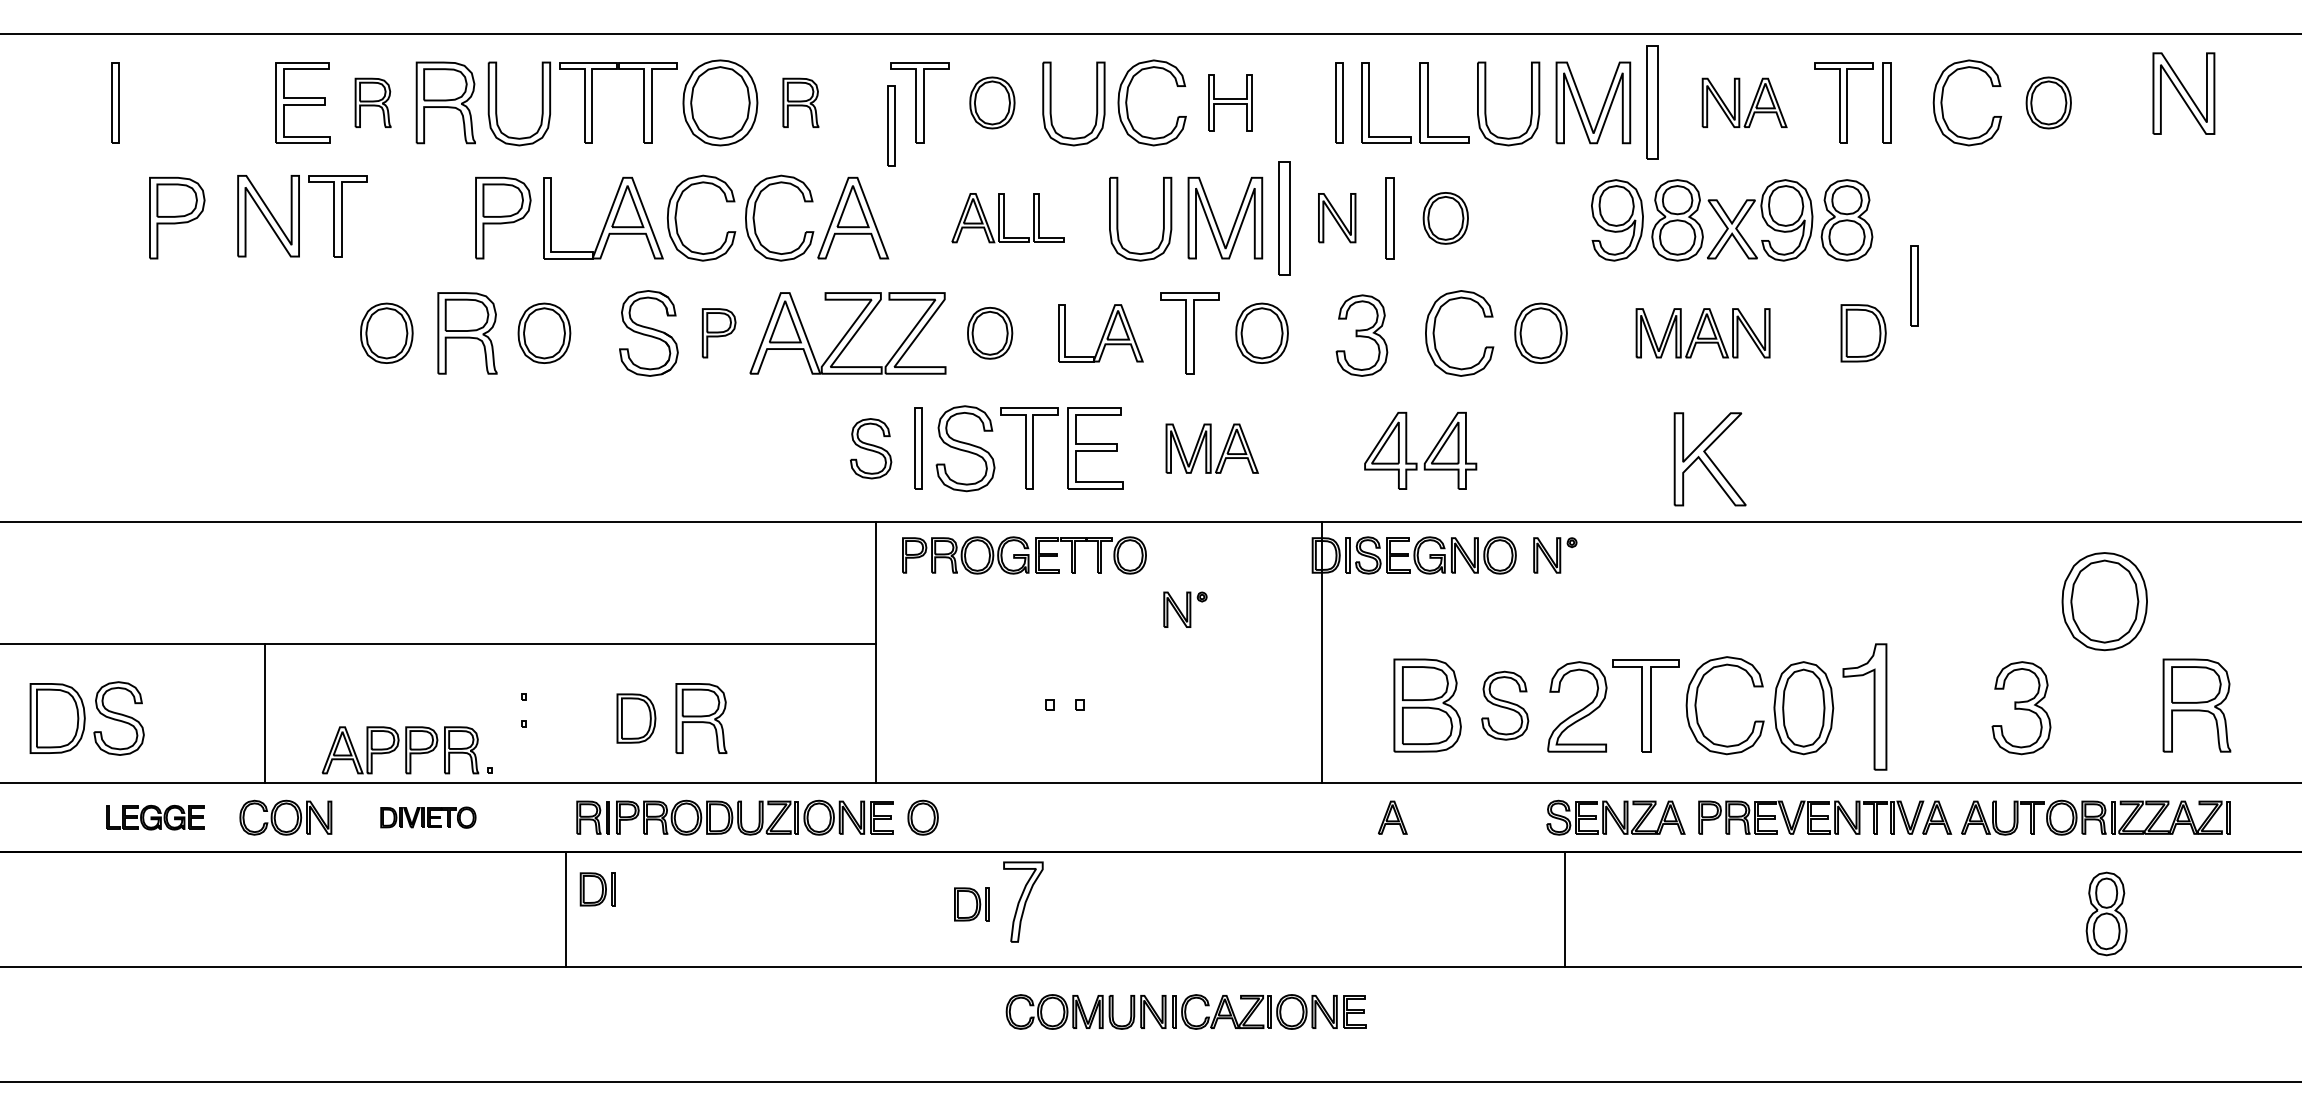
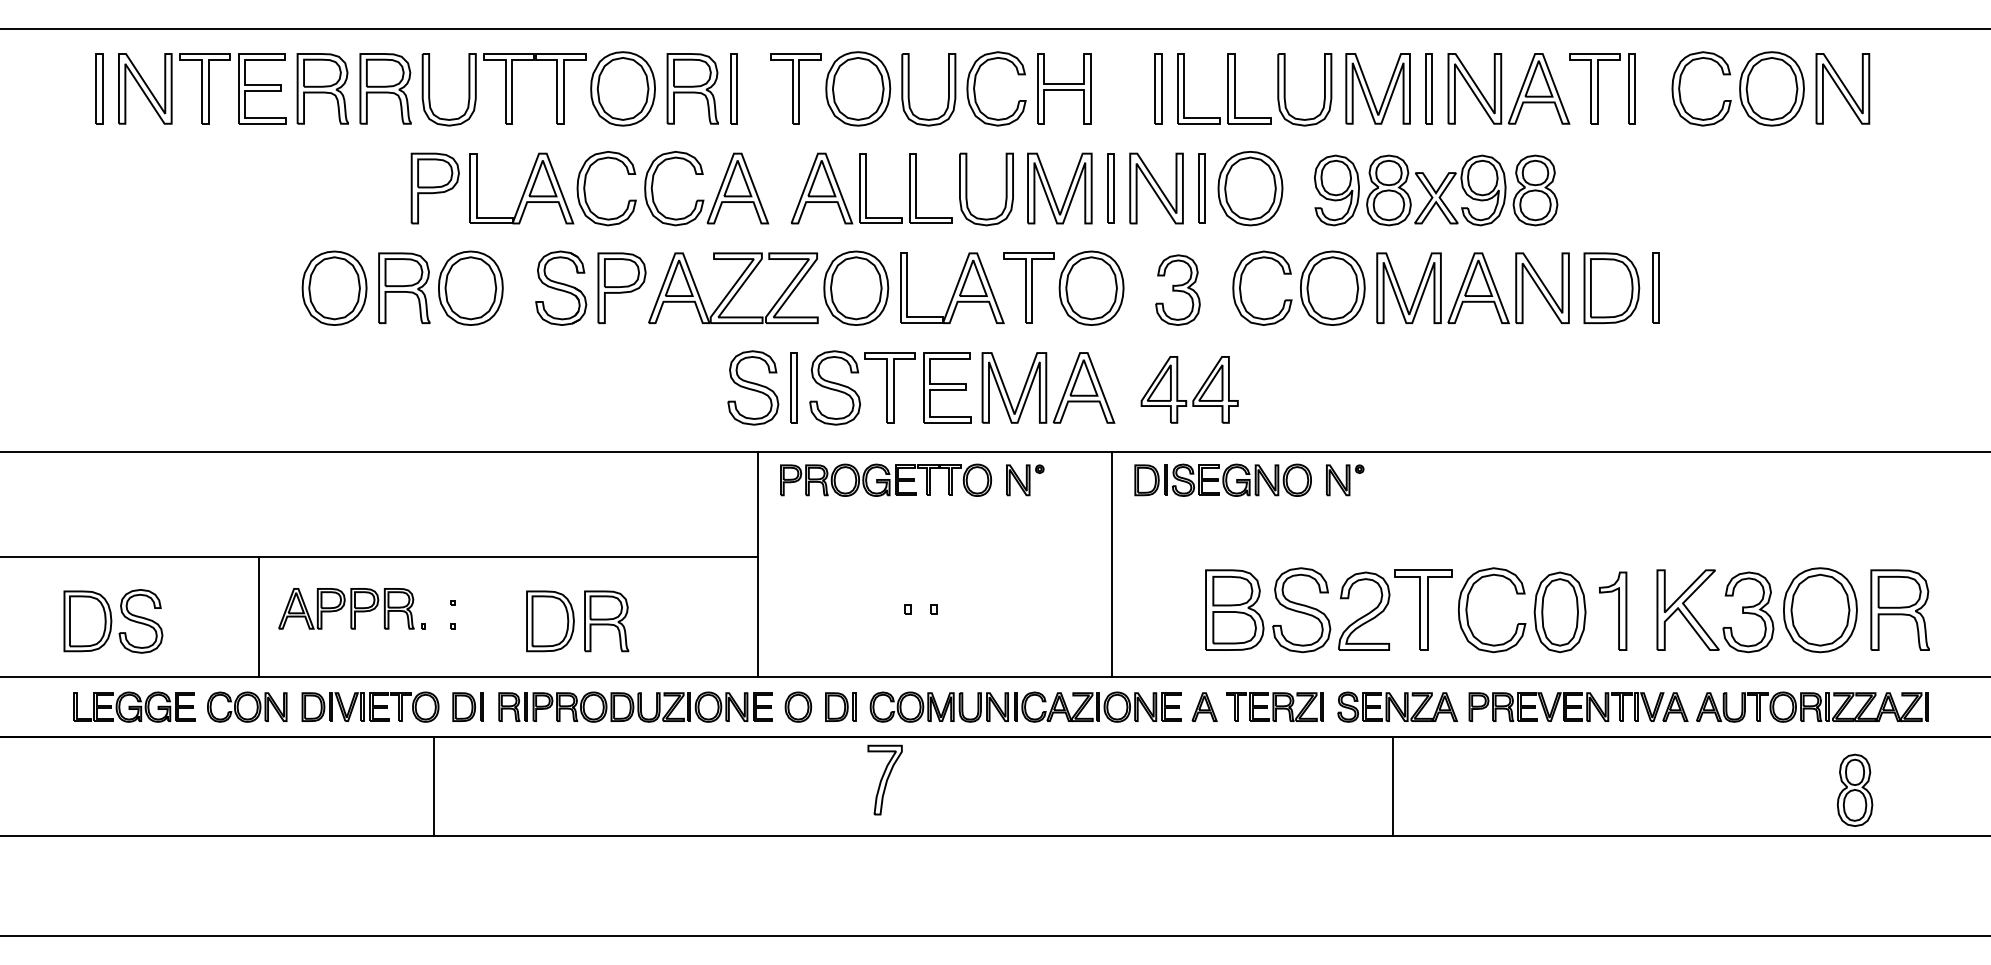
part: (2183, 93) -> (1842, 88), moved
part: (372, 102) -> (322, 88), size x1.67
part: (800, 102) -> (692, 88), size x1.67
part: (992, 102) -> (858, 88), size x1.67
part: (1230, 102) -> (1064, 88), size x1.43
part: (1651, 102) -> (1428, 88), size x0.71
part: (1744, 102) -> (1508, 88), size x1.67
part: (2048, 102) -> (1771, 88), size x1.67
part: (890, 125) -> (733, 88), moved
part: (302, 215) -> (174, 88), moved
part: (176, 218) -> (152, 188), removed
part: (1007, 218) -> (871, 188), size x1.67
part: (1283, 218) -> (1110, 188), size x0.71
part: (1337, 218) -> (1156, 188), size x1.67
part: (1445, 218) -> (1250, 188), size x1.67
part: (1732, 220) -> (1436, 190), moved
part: (1914, 285) -> (1655, 287), moved
part: (386, 332) -> (334, 287), size x1.43
part: (543, 332) -> (470, 287), size x1.43
part: (718, 332) -> (621, 287), size x1.67
part: (990, 332) -> (856, 287), size x1.67
part: (1101, 332) -> (952, 287), size x1.43
part: (1261, 332) -> (1091, 287), size x1.43
part: (1540, 332) -> (1332, 287), size x1.43
part: (1702, 332) -> (1472, 287), size x1.67
part: (1863, 332) -> (1611, 287), size x1.43
part: (871, 448) -> (753, 387), size x1.43
part: (1212, 448) -> (1048, 387), size x1.67
part: (1427, 457) -> (1195, 395), moved
part: (1709, 458) -> (1687, 609), moved
part: (2104, 601) -> (1820, 610), moved
part: (1185, 610) -> (1025, 480), moved
line: (1322, 651) -> (1112, 563), moved
part: (1504, 705) -> (1301, 610), size x1.43
part: (1865, 705) -> (1613, 610), size x0.71
line: (265, 712) -> (259, 616), moved
part: (87, 718) -> (113, 621), moved
part: (636, 718) -> (550, 621), size x1.43
part: (406, 749) -> (351, 608), moved
part: (155, 816) -> (134, 706), size x1.43
part: (428, 816) -> (370, 706), size x1.67
part: (1473, 816) -> (1274, 706), added
part: (597, 888) -> (467, 706), moved
part: (971, 903) -> (840, 706), moved
line: (565, 909) -> (433, 786), moved
line: (1564, 909) -> (1393, 786), moved
part: (2106, 912) -> (1854, 789), moved
part: (1185, 1011) -> (1025, 706), moved

